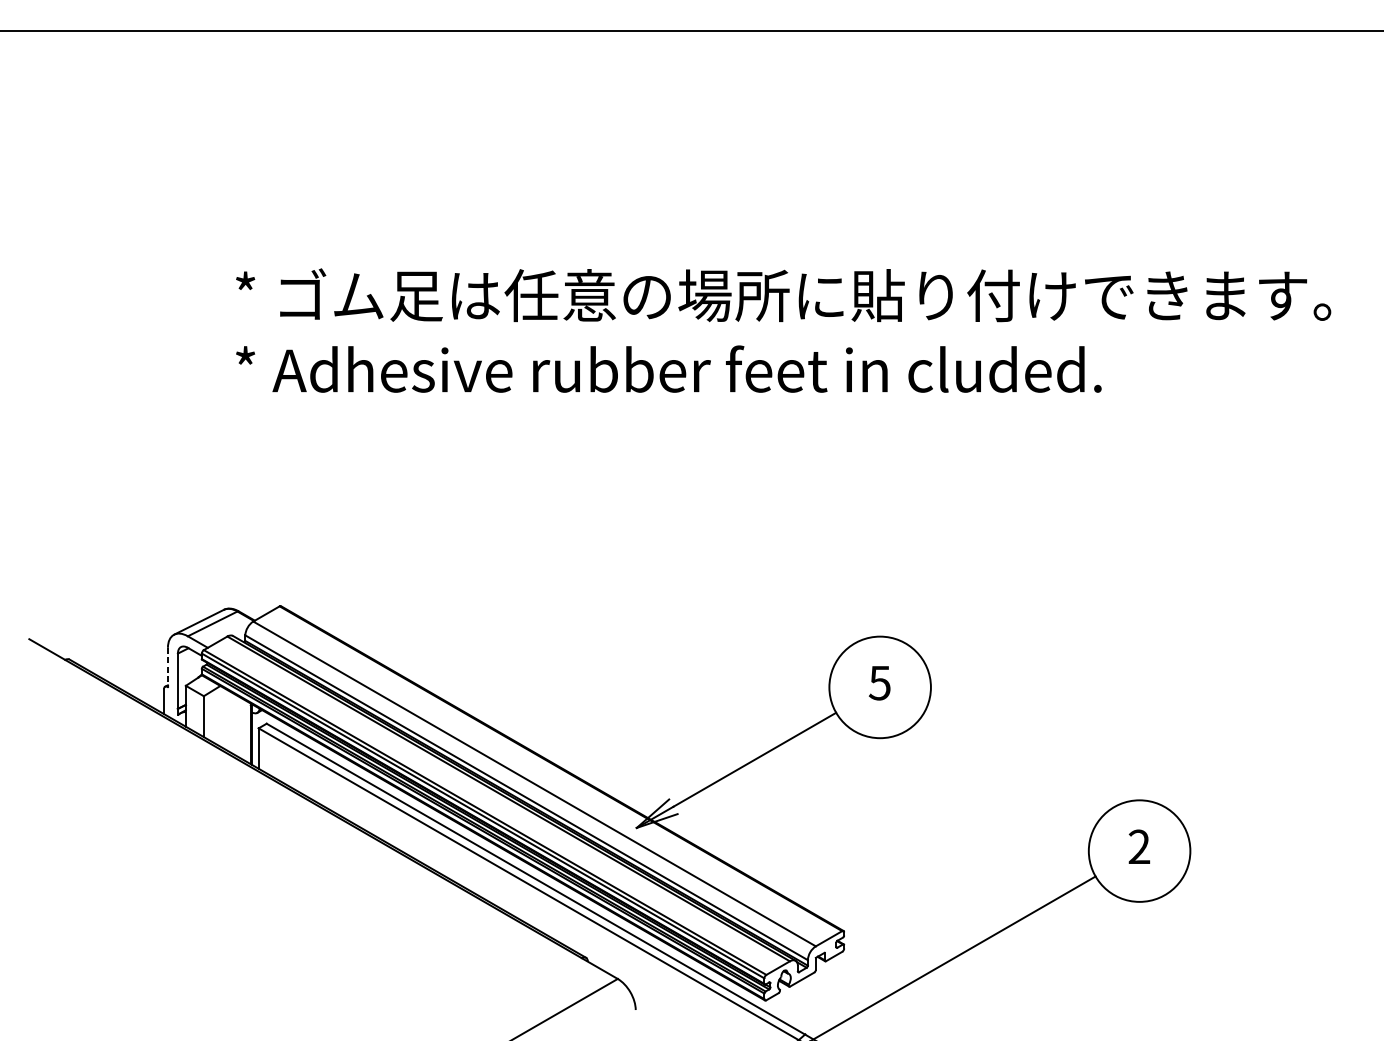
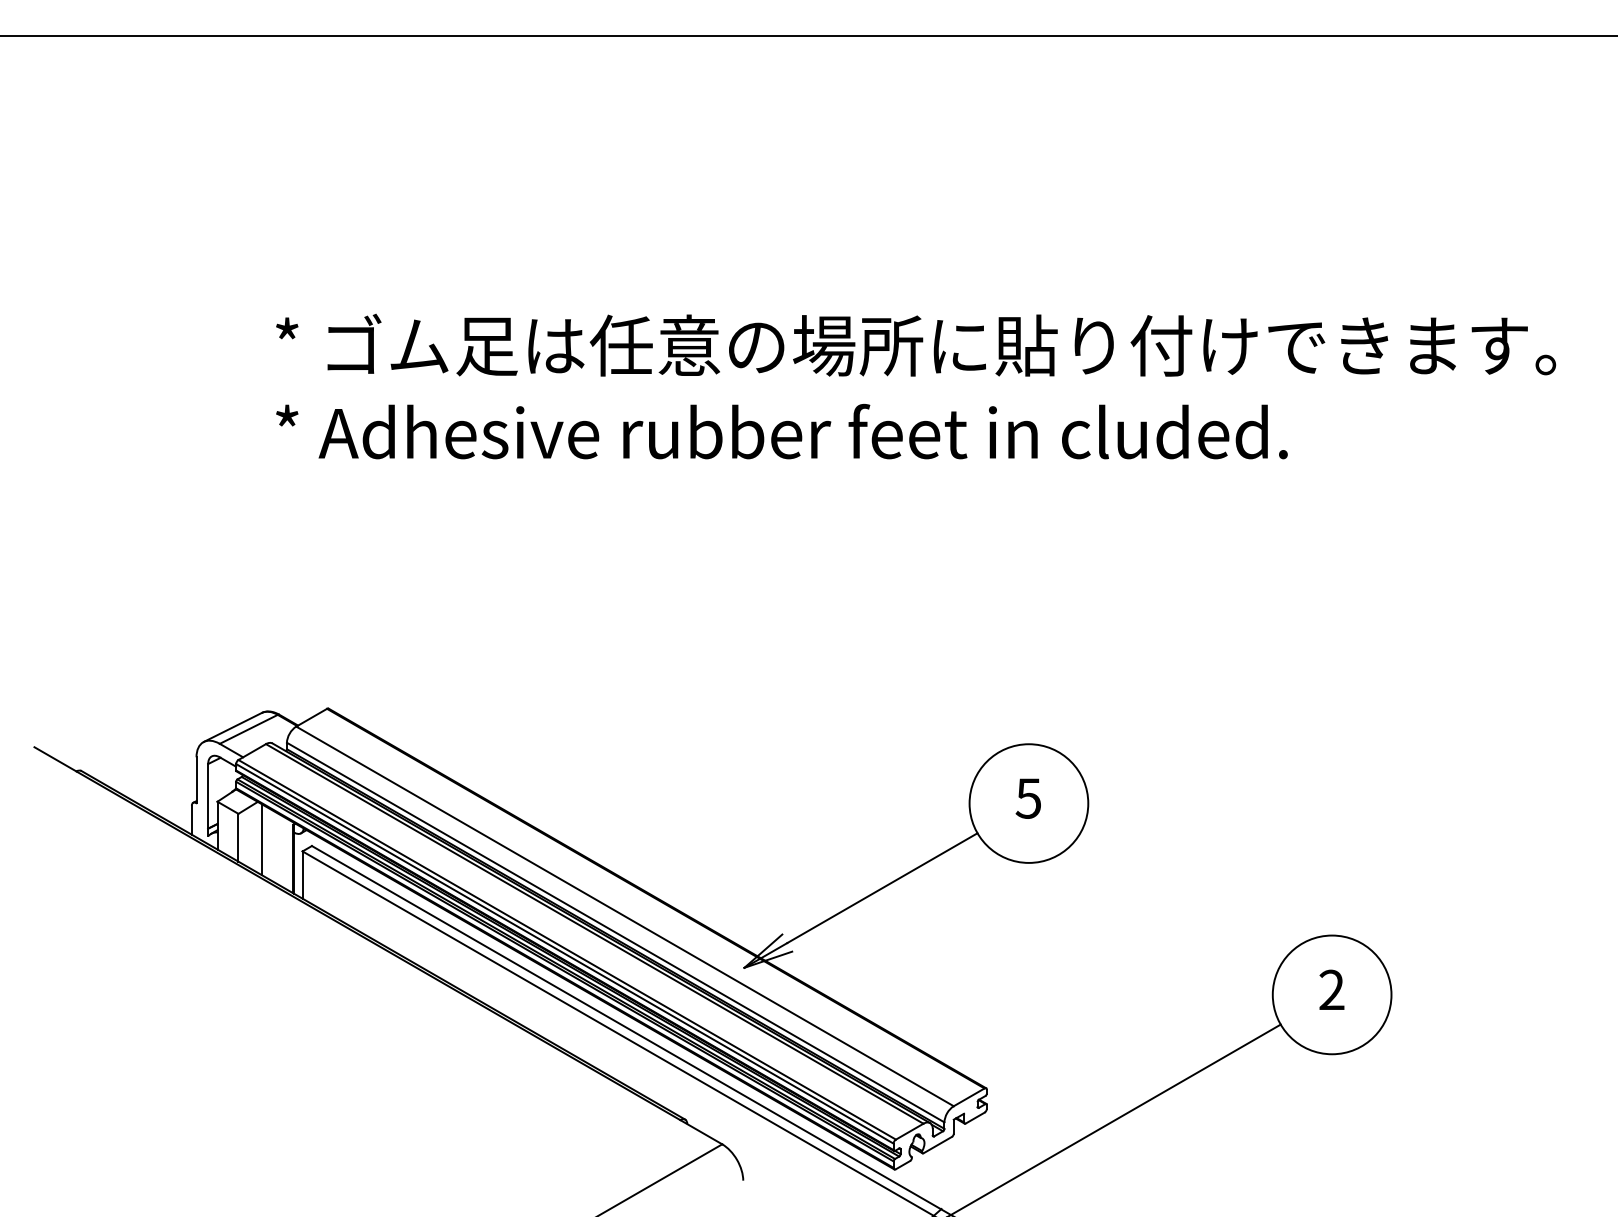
line: (167, 667) -> (196, 780), dashed -> solid
line: (223, 718) -> (261, 839), added

